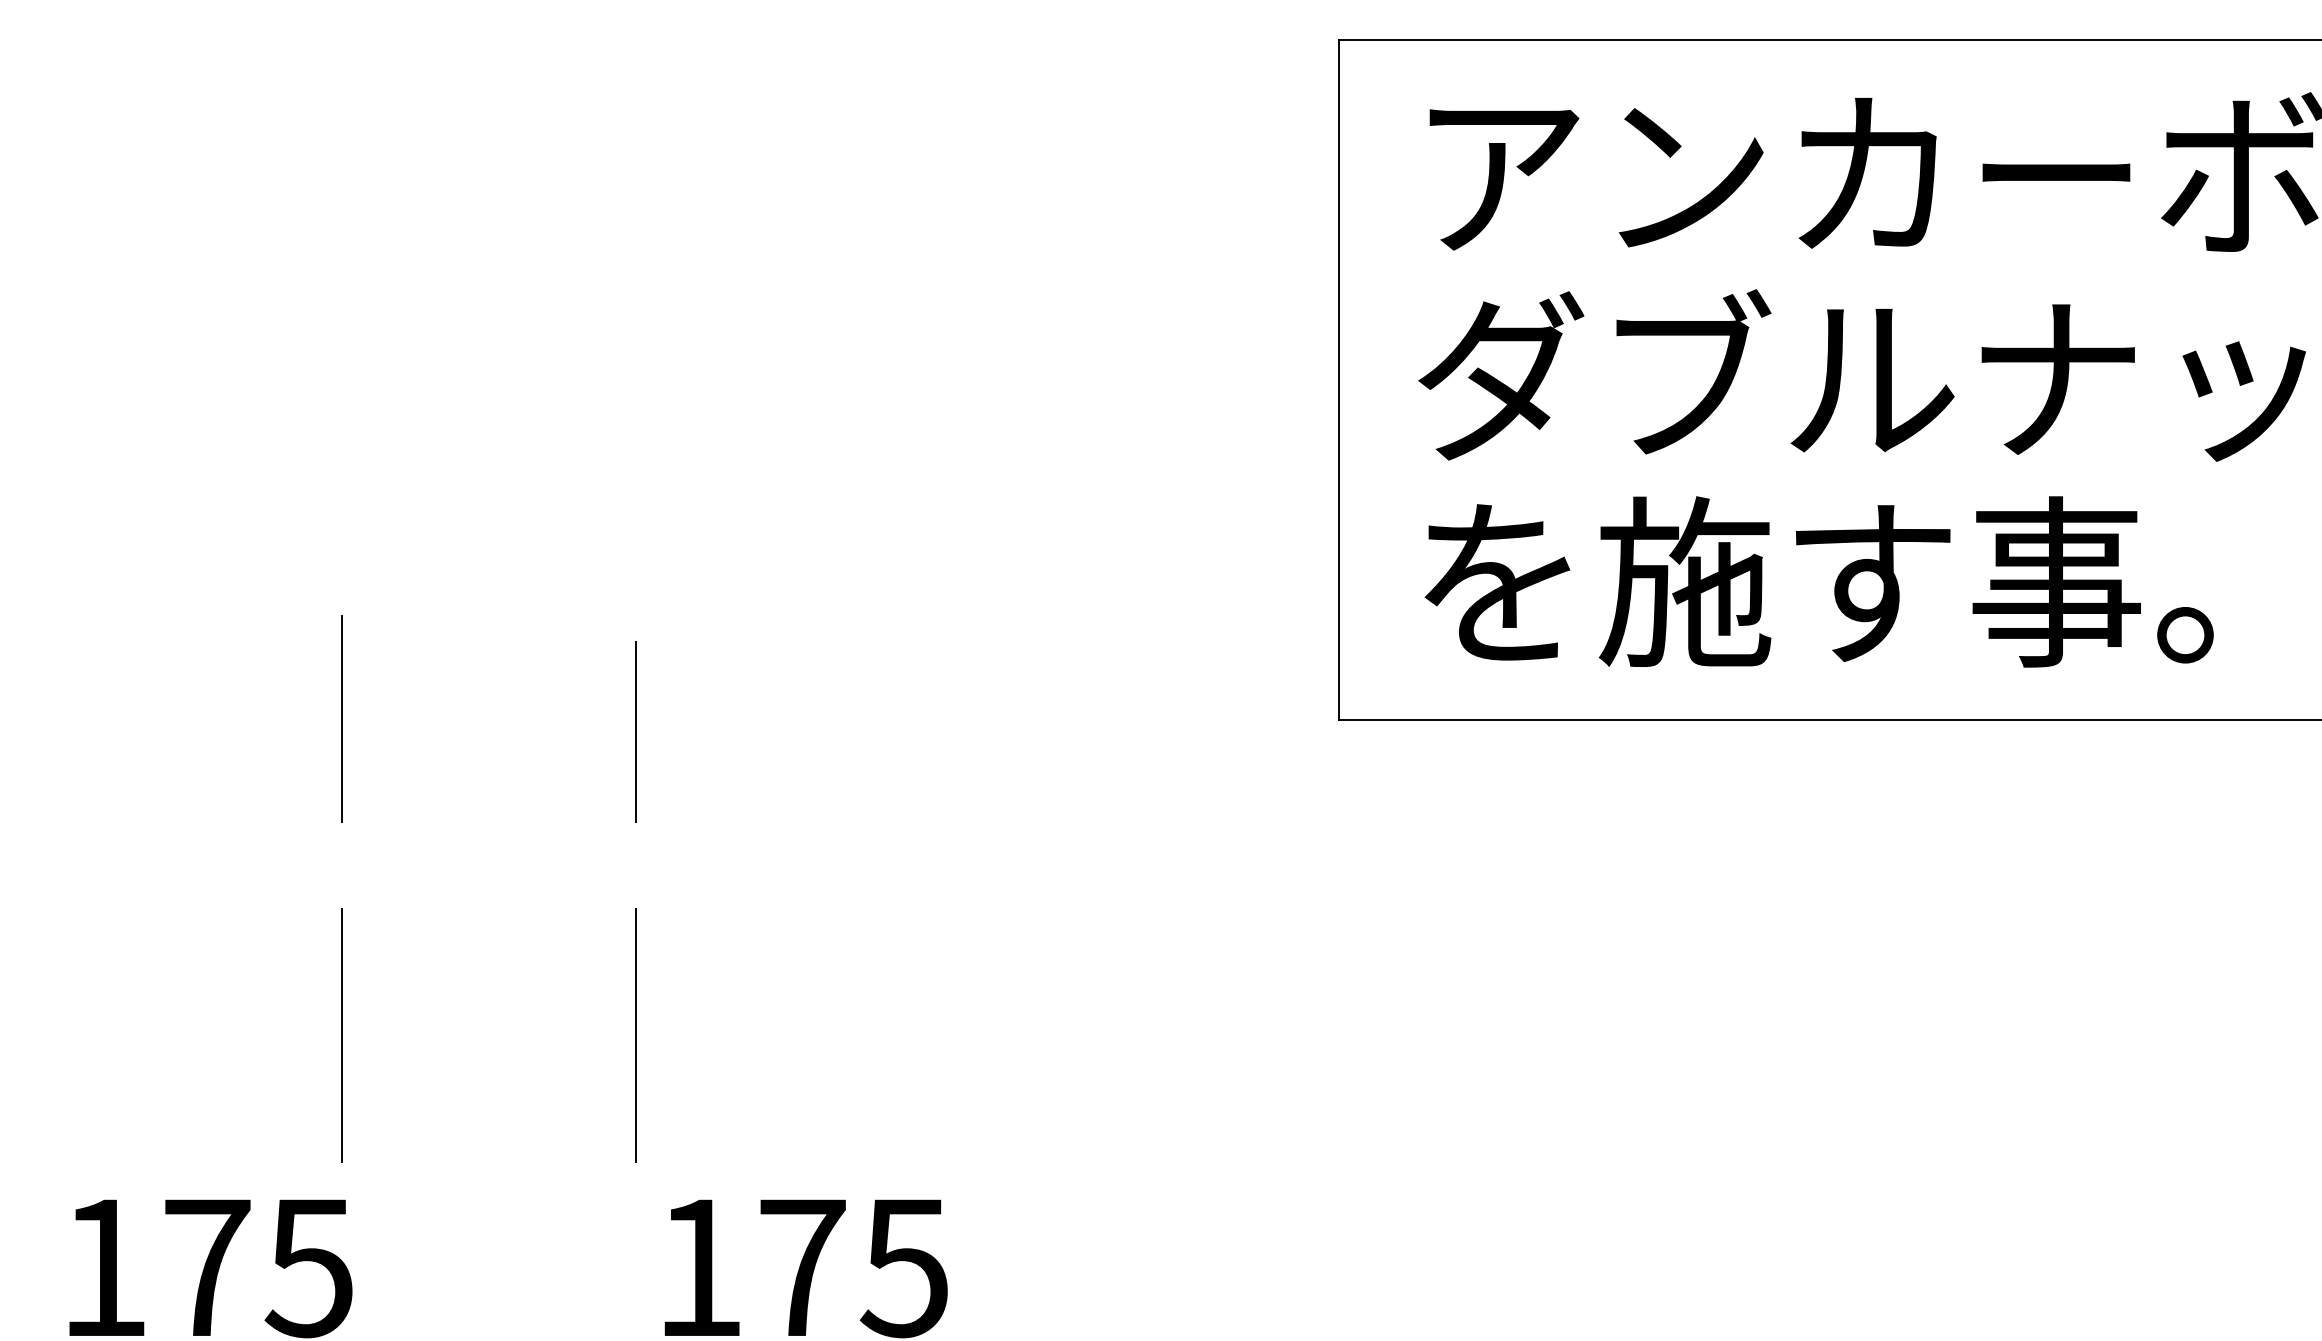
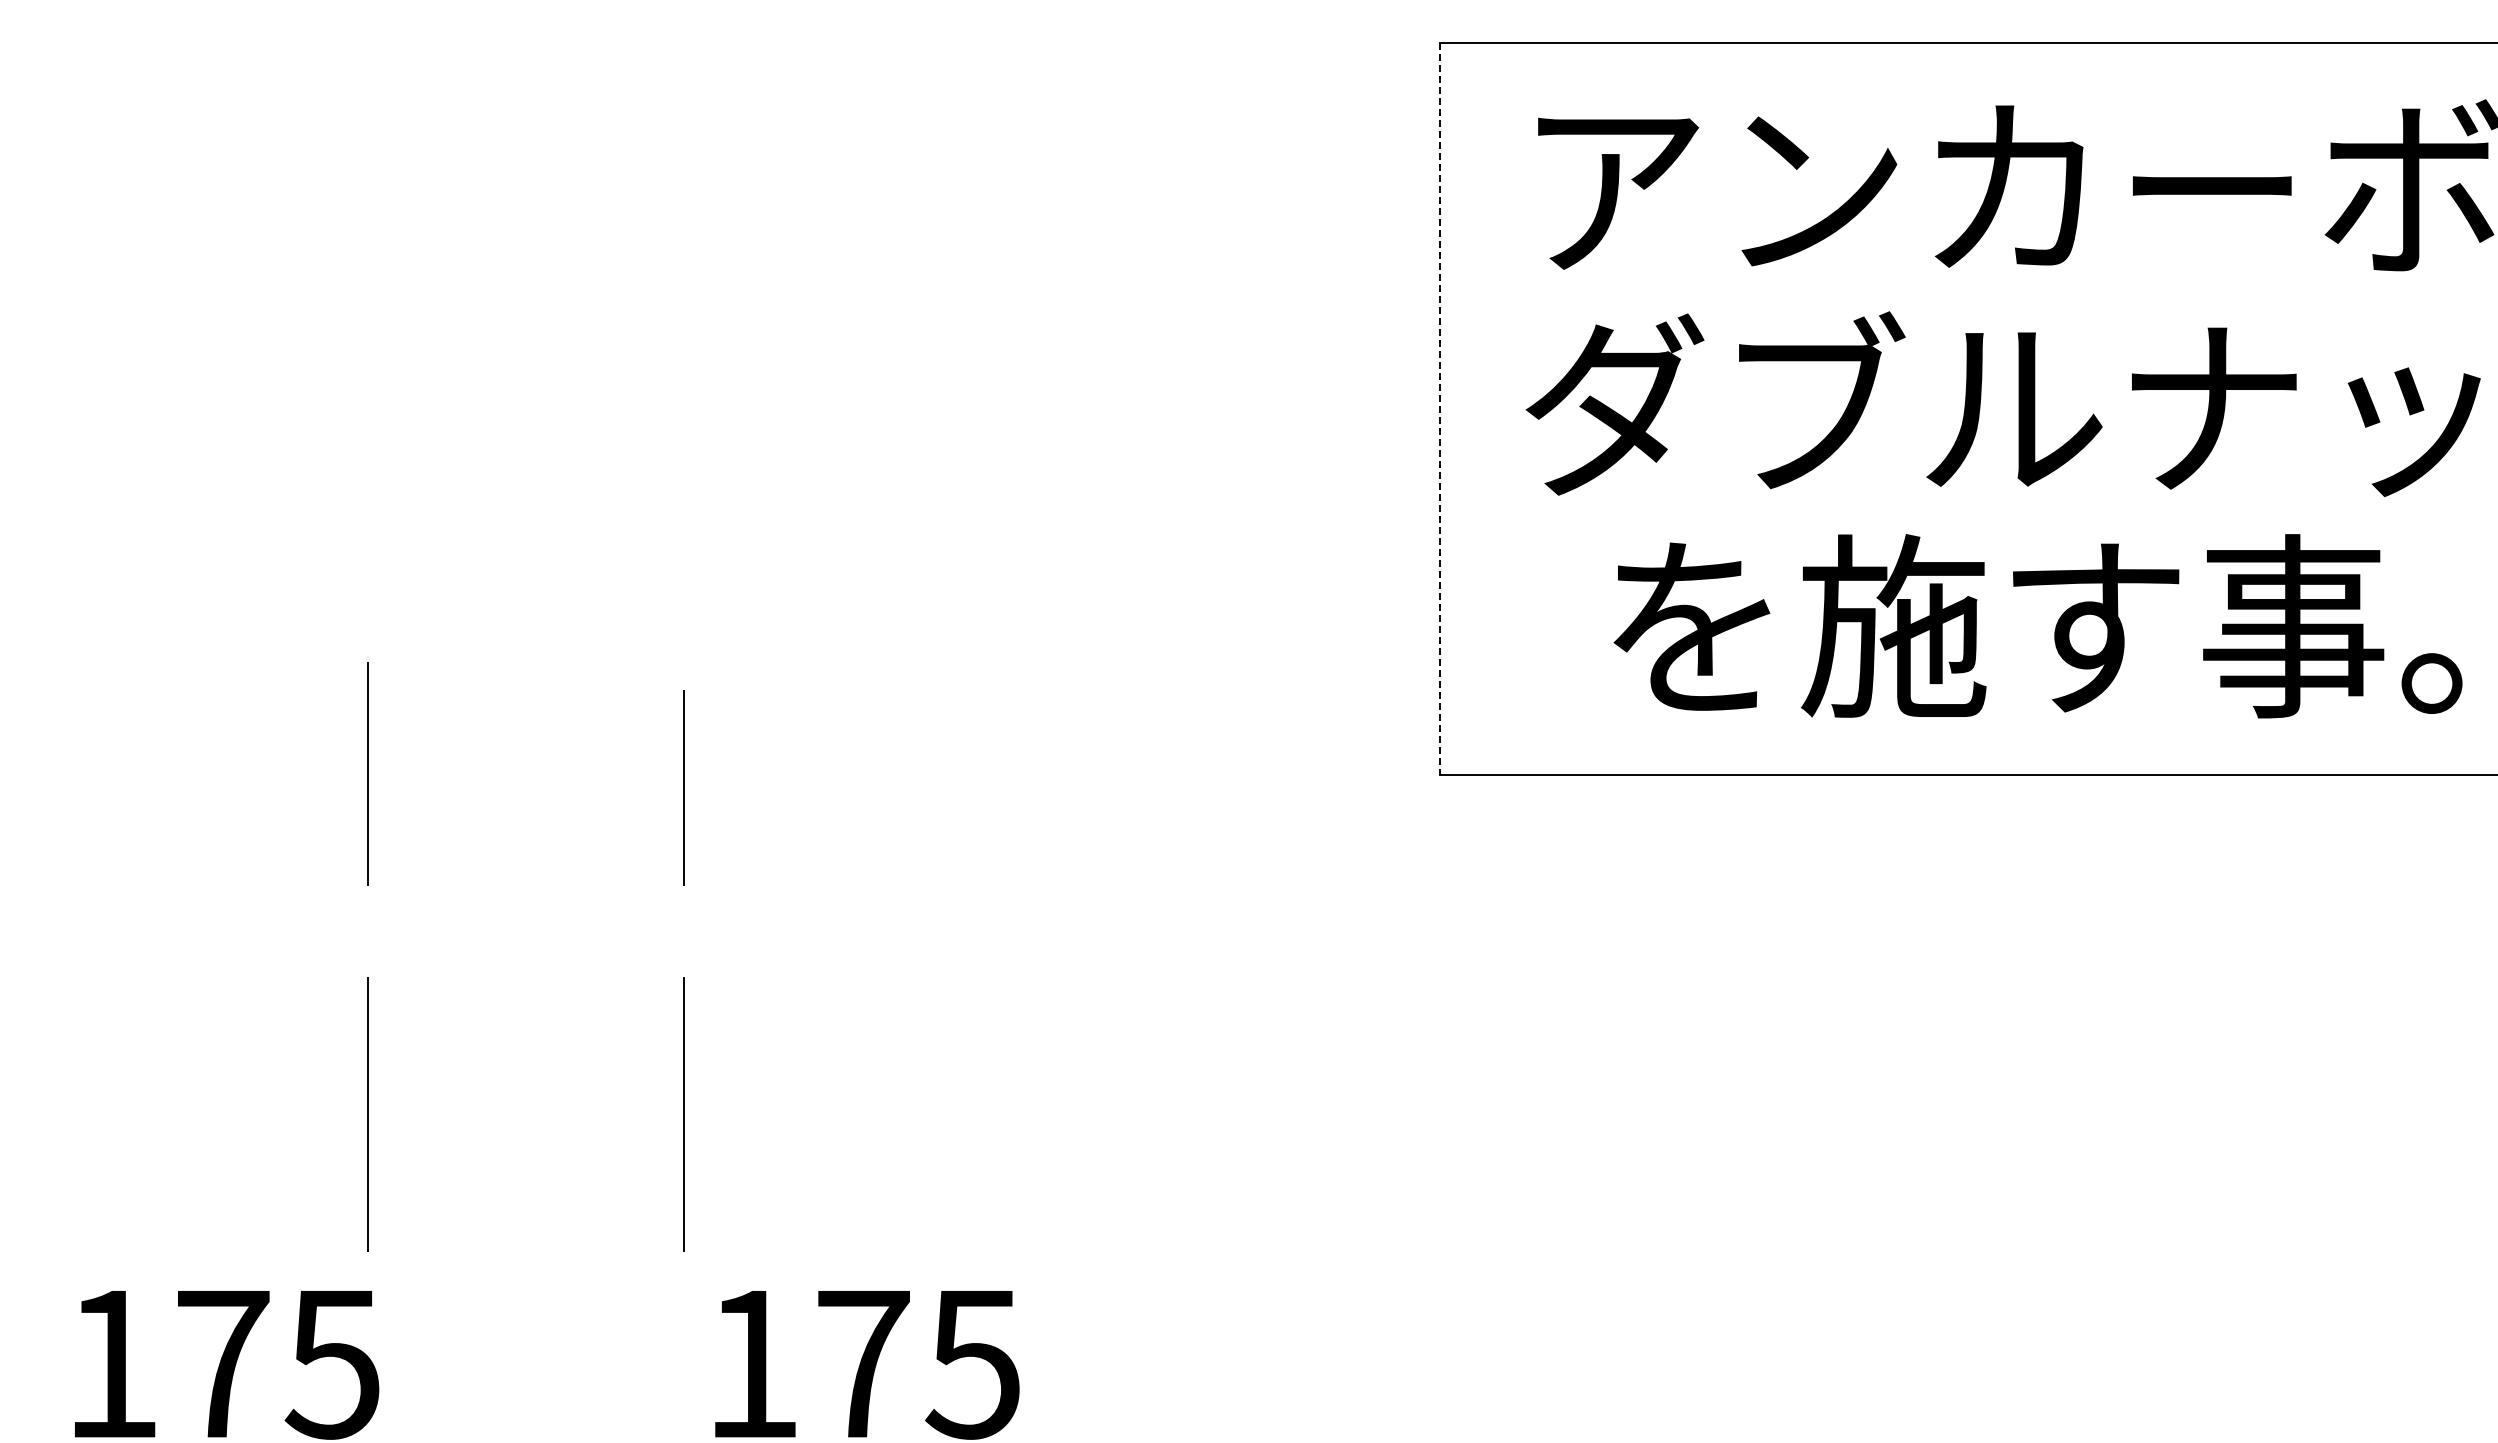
line: (1339, 380) -> (1440, 409), solid -> dashed
text: (1818, 582) -> (2037, 626), moved

